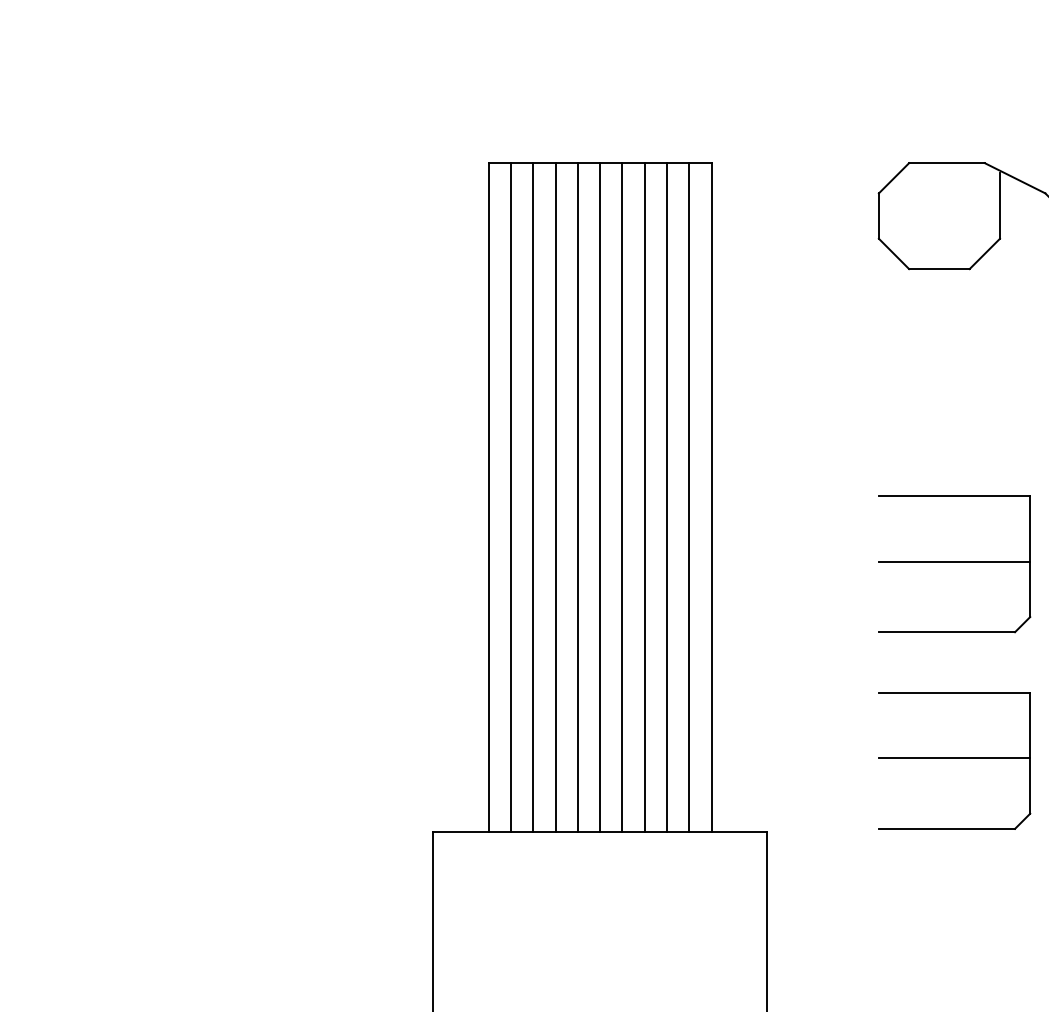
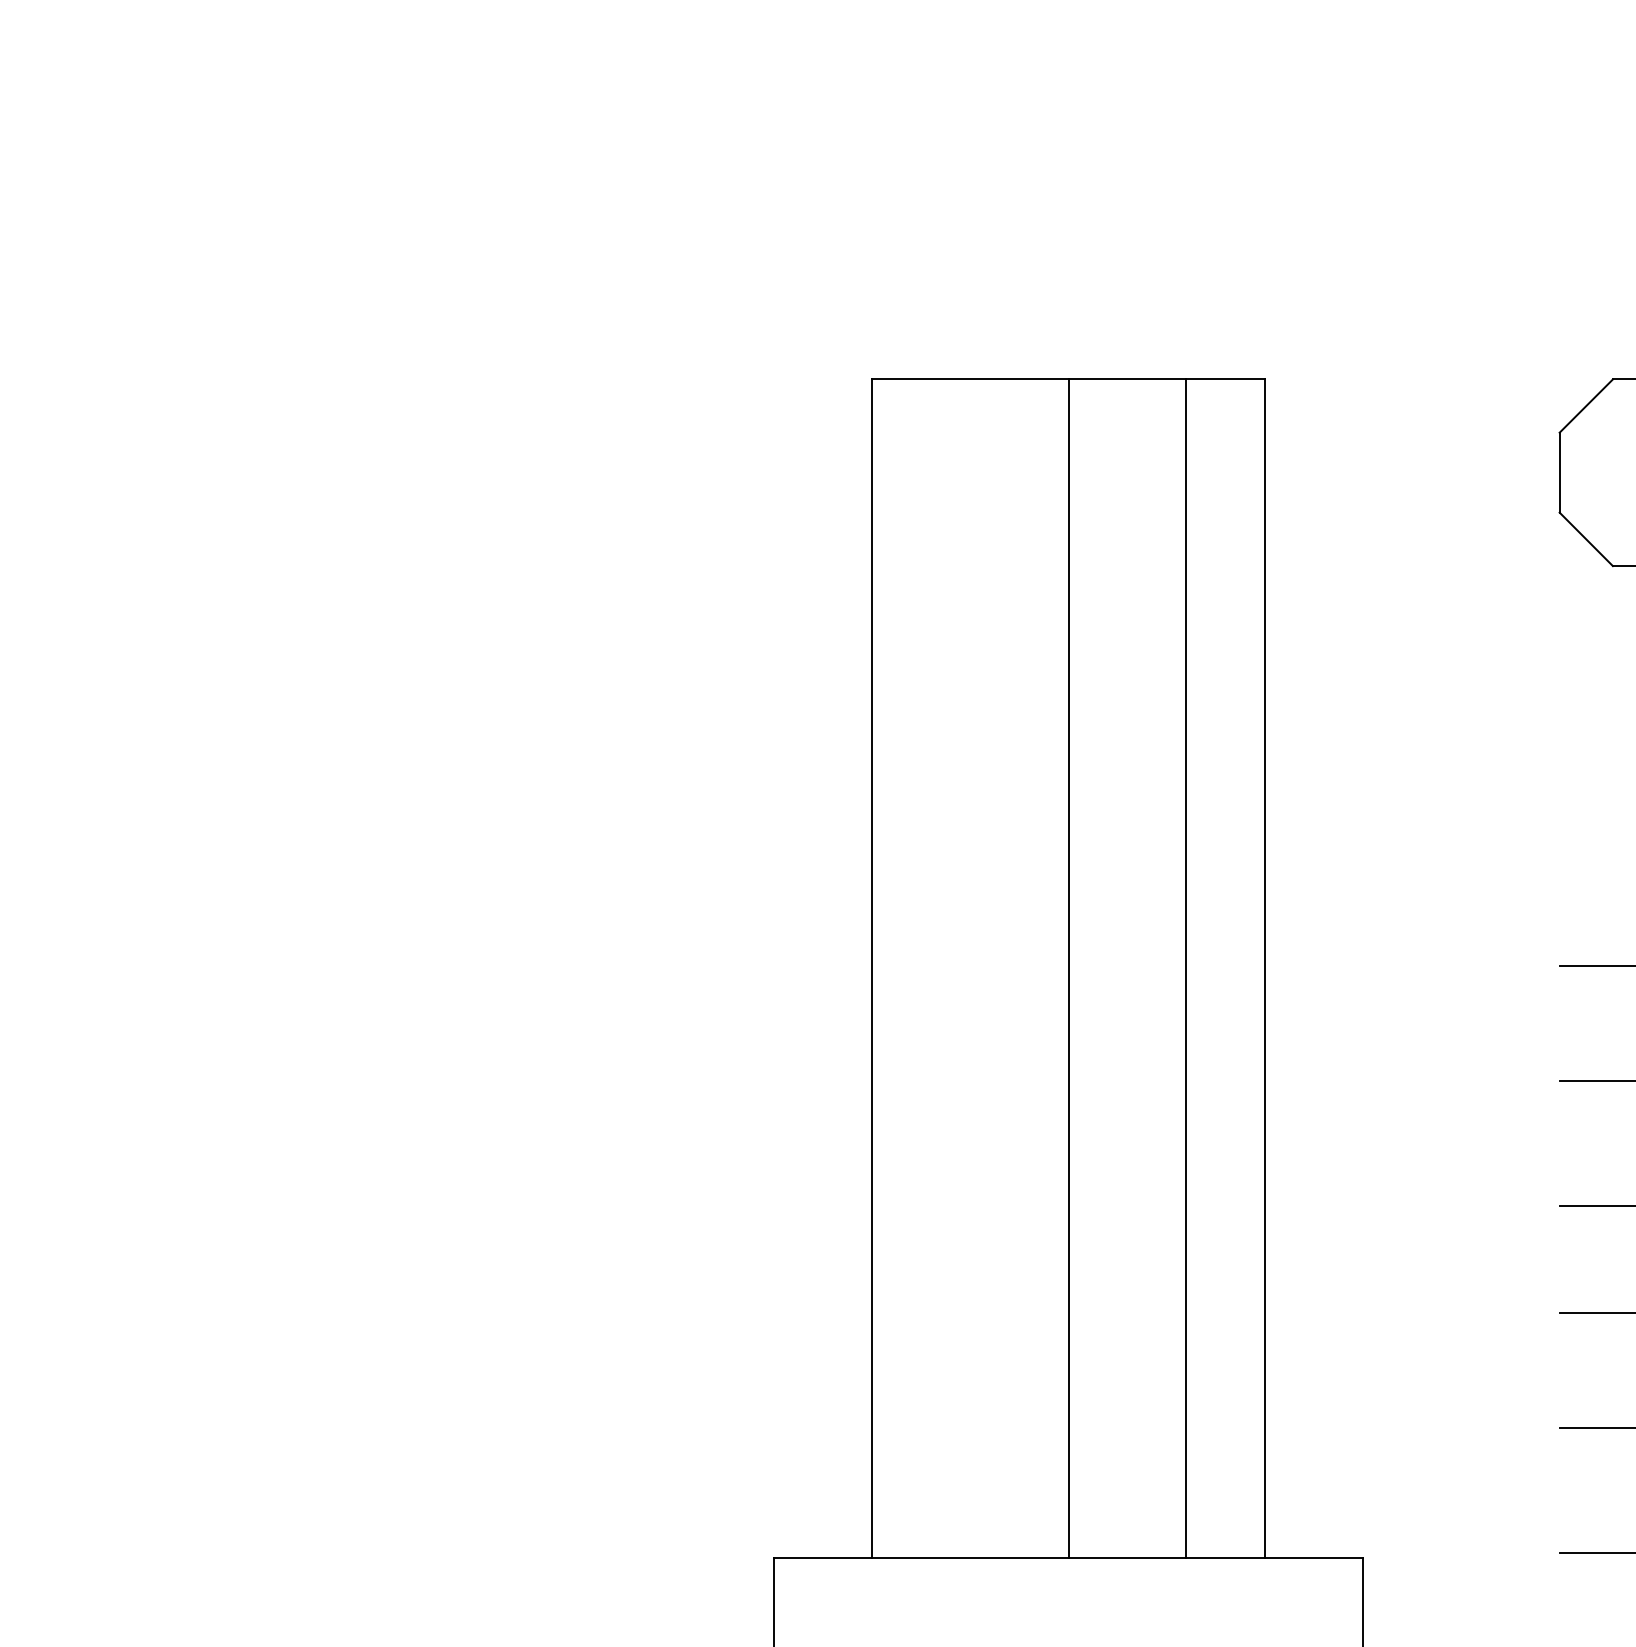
line: (510, 497) -> (910, 968), removed
line: (533, 497) -> (951, 968), removed
line: (555, 497) -> (989, 968), removed
line: (577, 497) -> (1028, 968), removed
line: (622, 497) -> (1107, 968), removed
line: (644, 497) -> (1146, 968), removed
line: (689, 497) -> (1225, 968), removed

